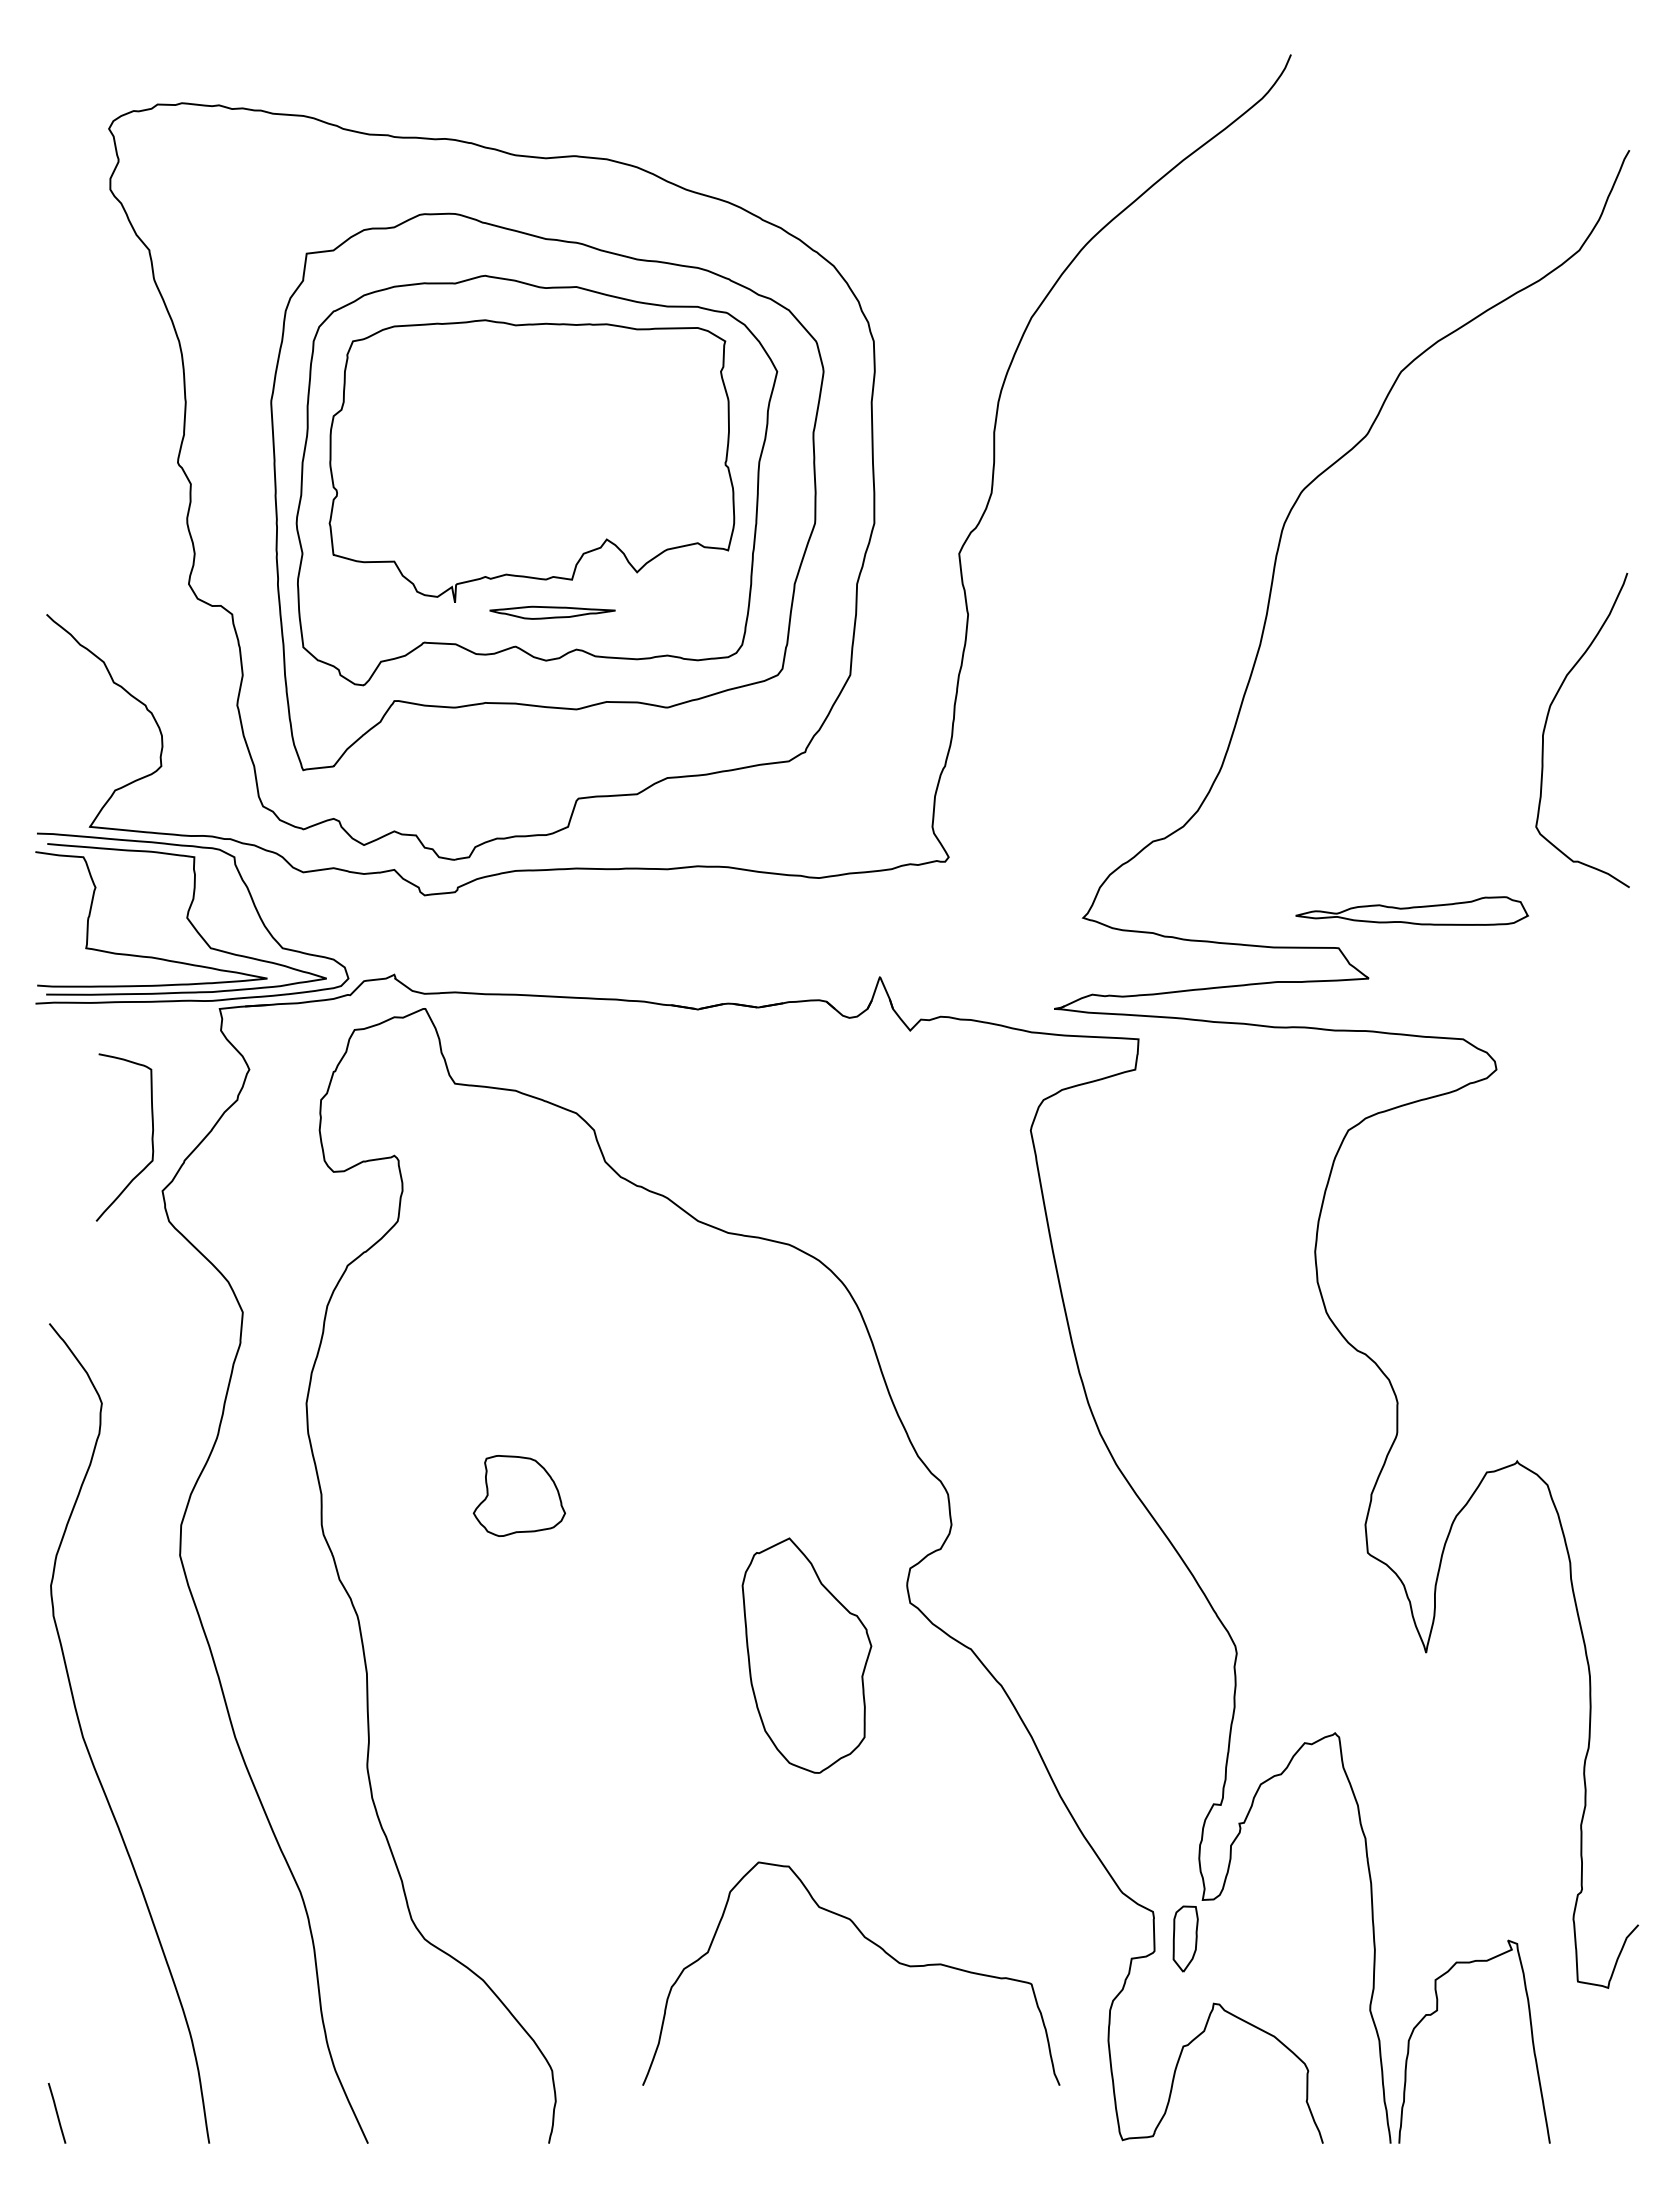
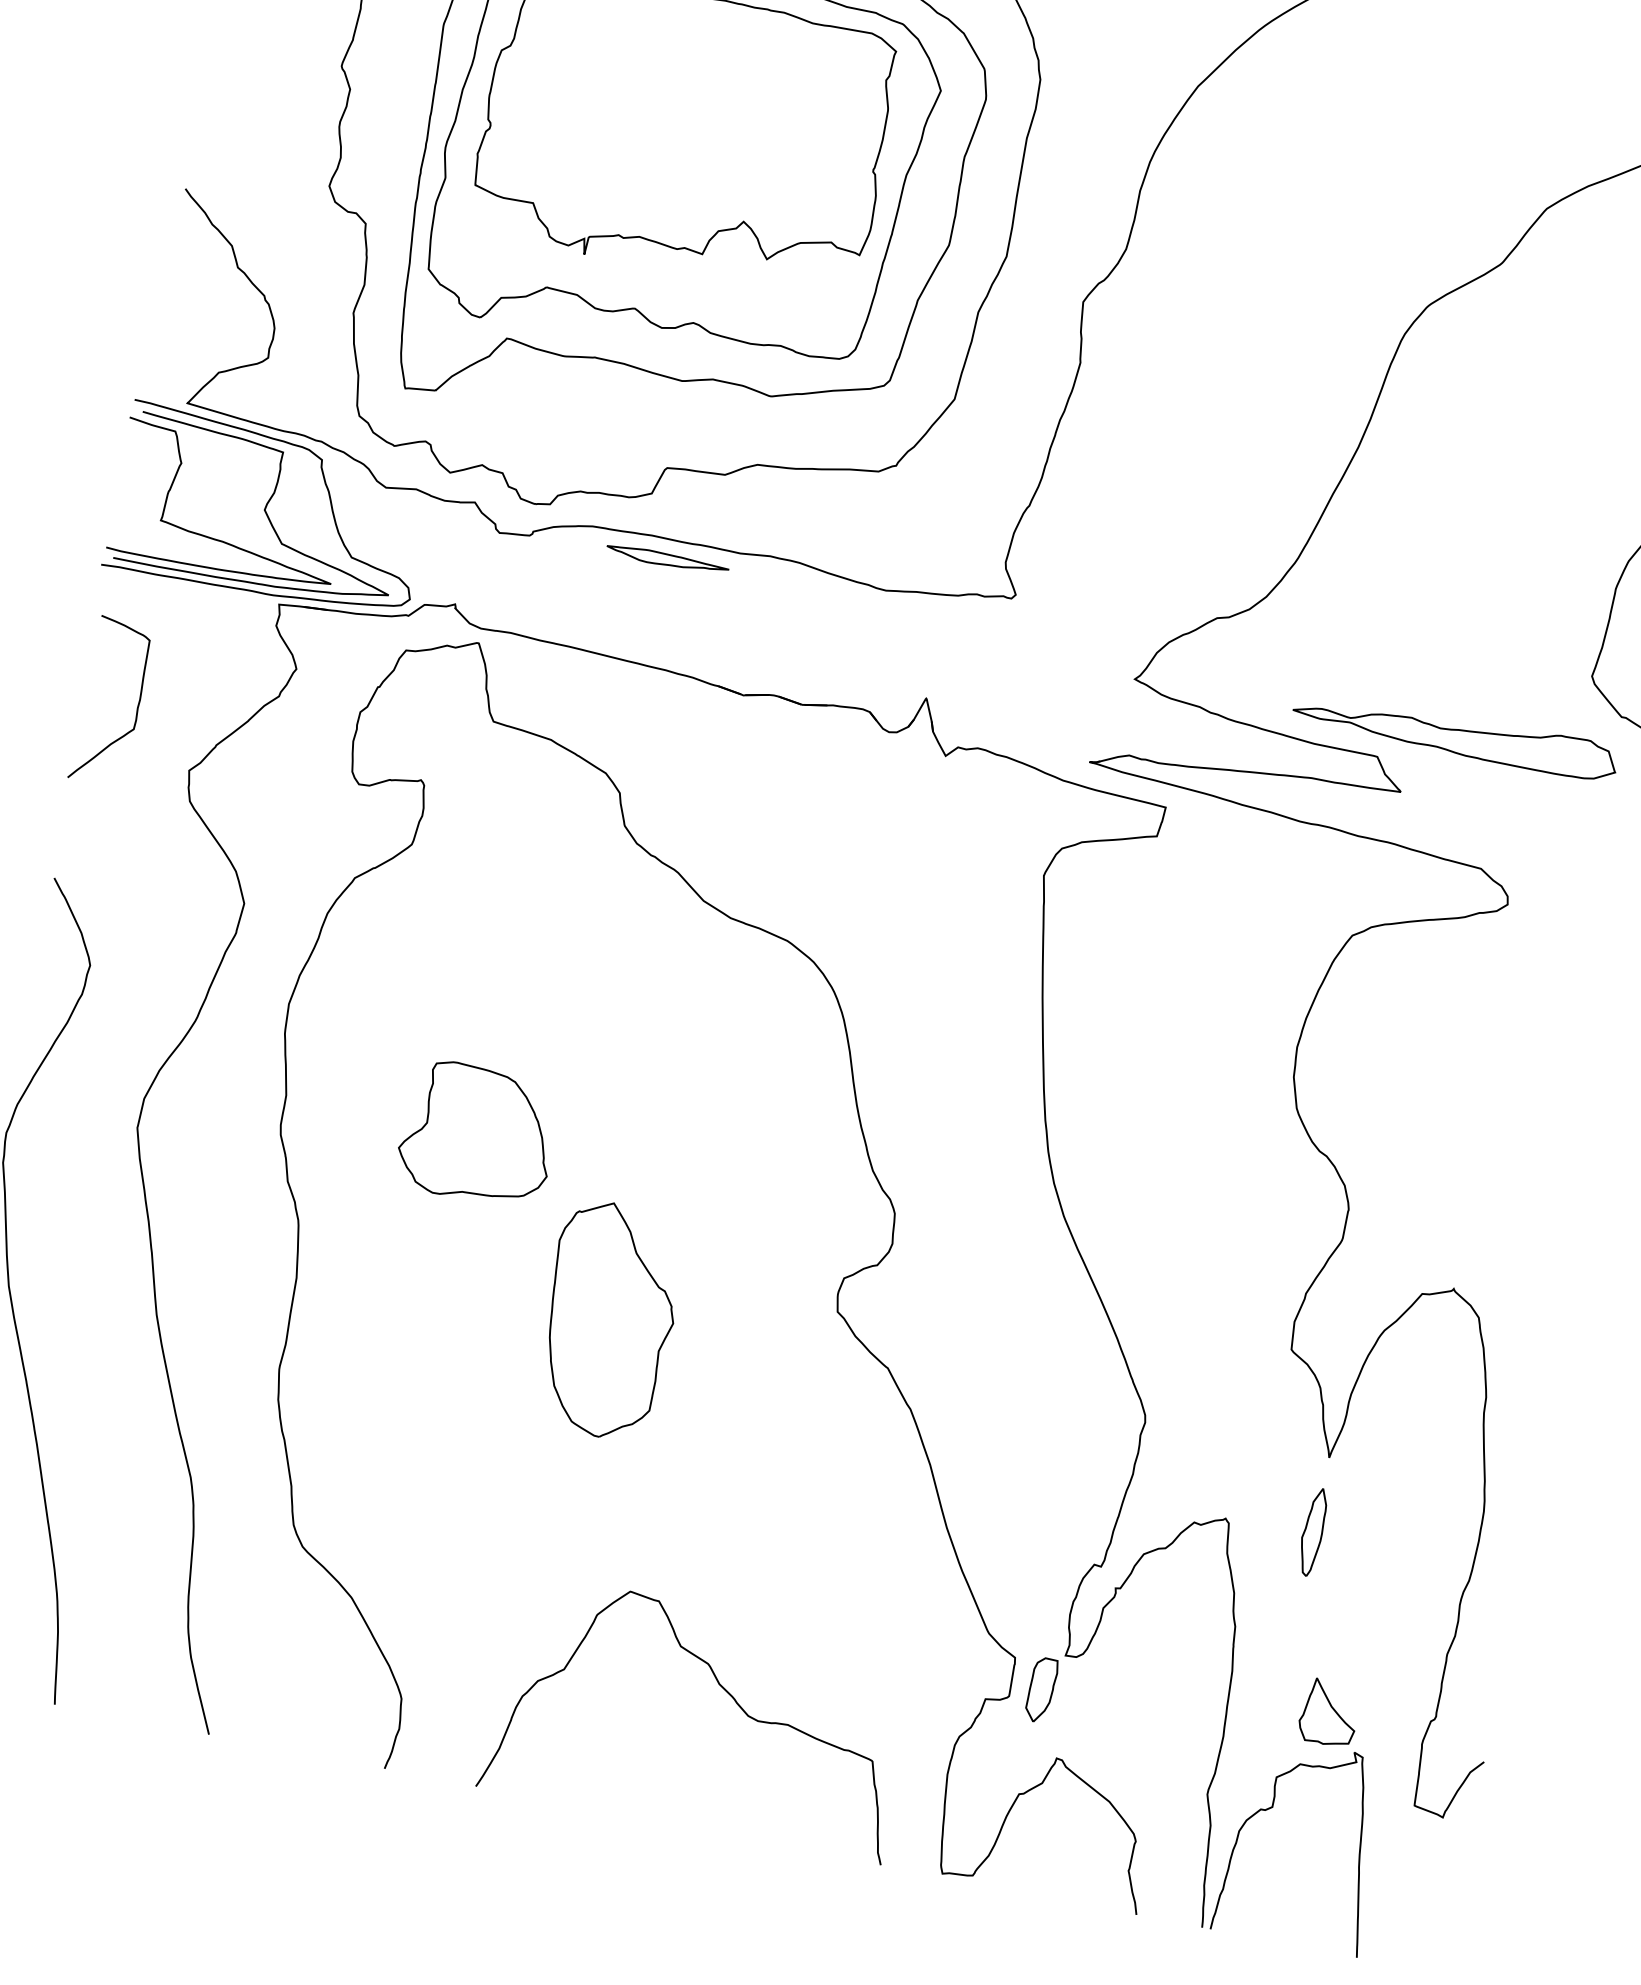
part: (552, 612) -> (667, 559), moved
part: (1411, 910) -> (1455, 733), size x1.43
curve: (151, 1137) -> (137, 706), moved
part: (519, 1495) -> (478, 1133), size x1.67
part: (806, 1655) -> (608, 1320), moved
part: (1423, 1729) -> (1312, 1531), added
part: (1475, 1905) -> (1329, 1712), added
curve: (872, 1943) -> (725, 1691), moved

